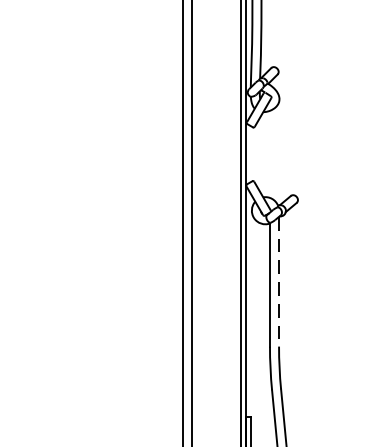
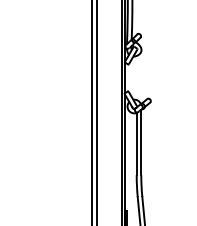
line: (279, 281) -> (141, 142), dashed -> solid

